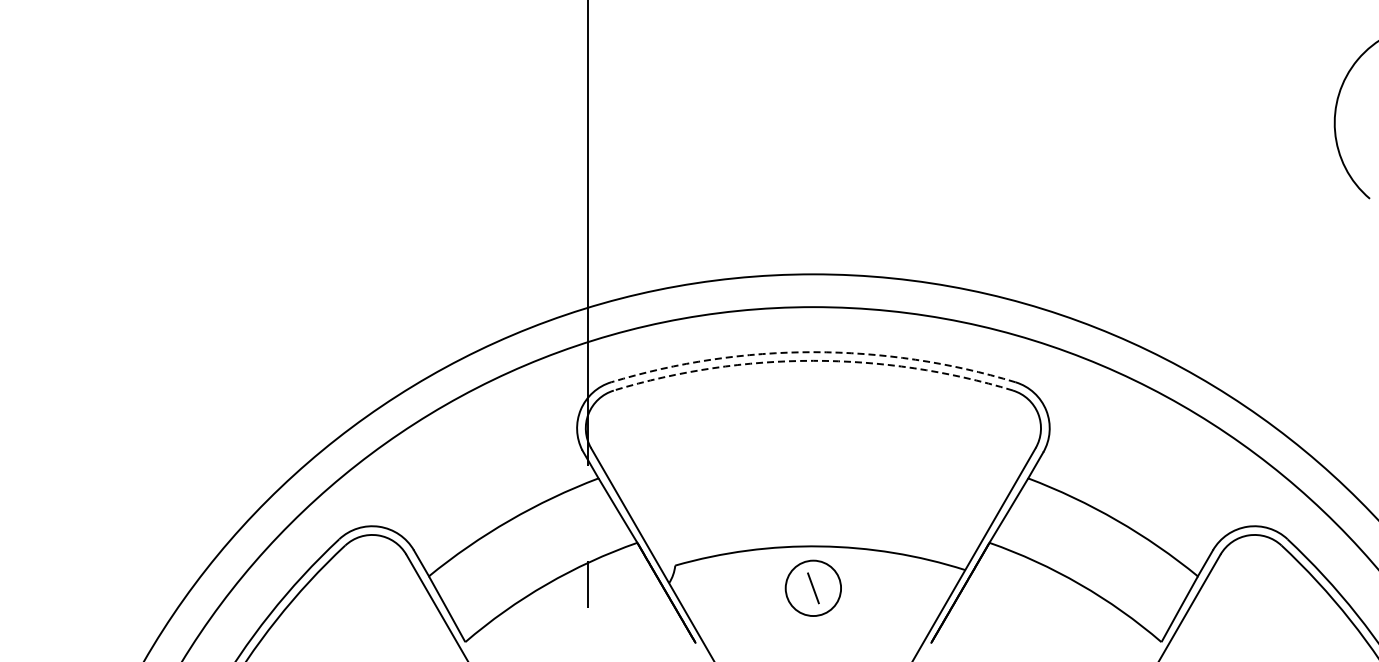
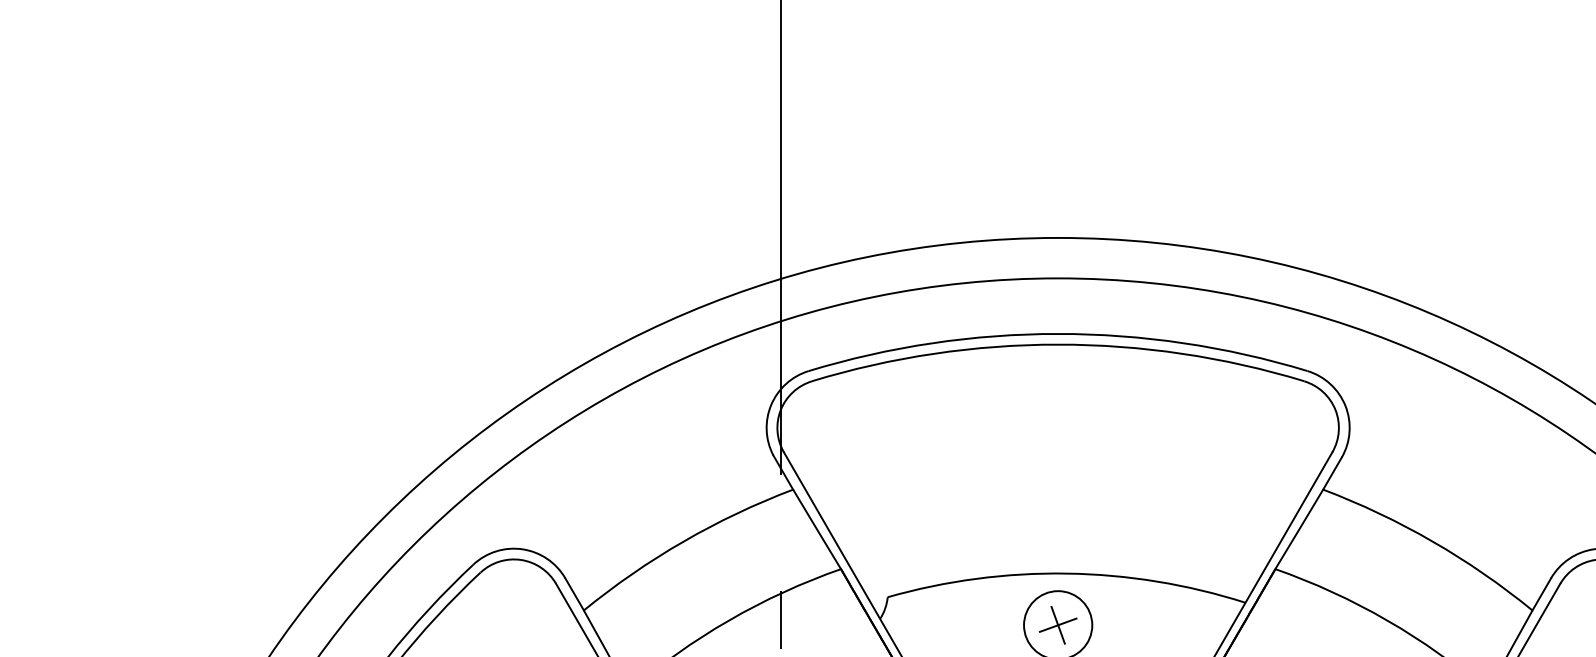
arc: (813, 352) -> (1058, 334), dashed -> solid
arc: (813, 360) -> (1058, 344), dashed -> solid
line: (813, 587) -> (1058, 624), added

